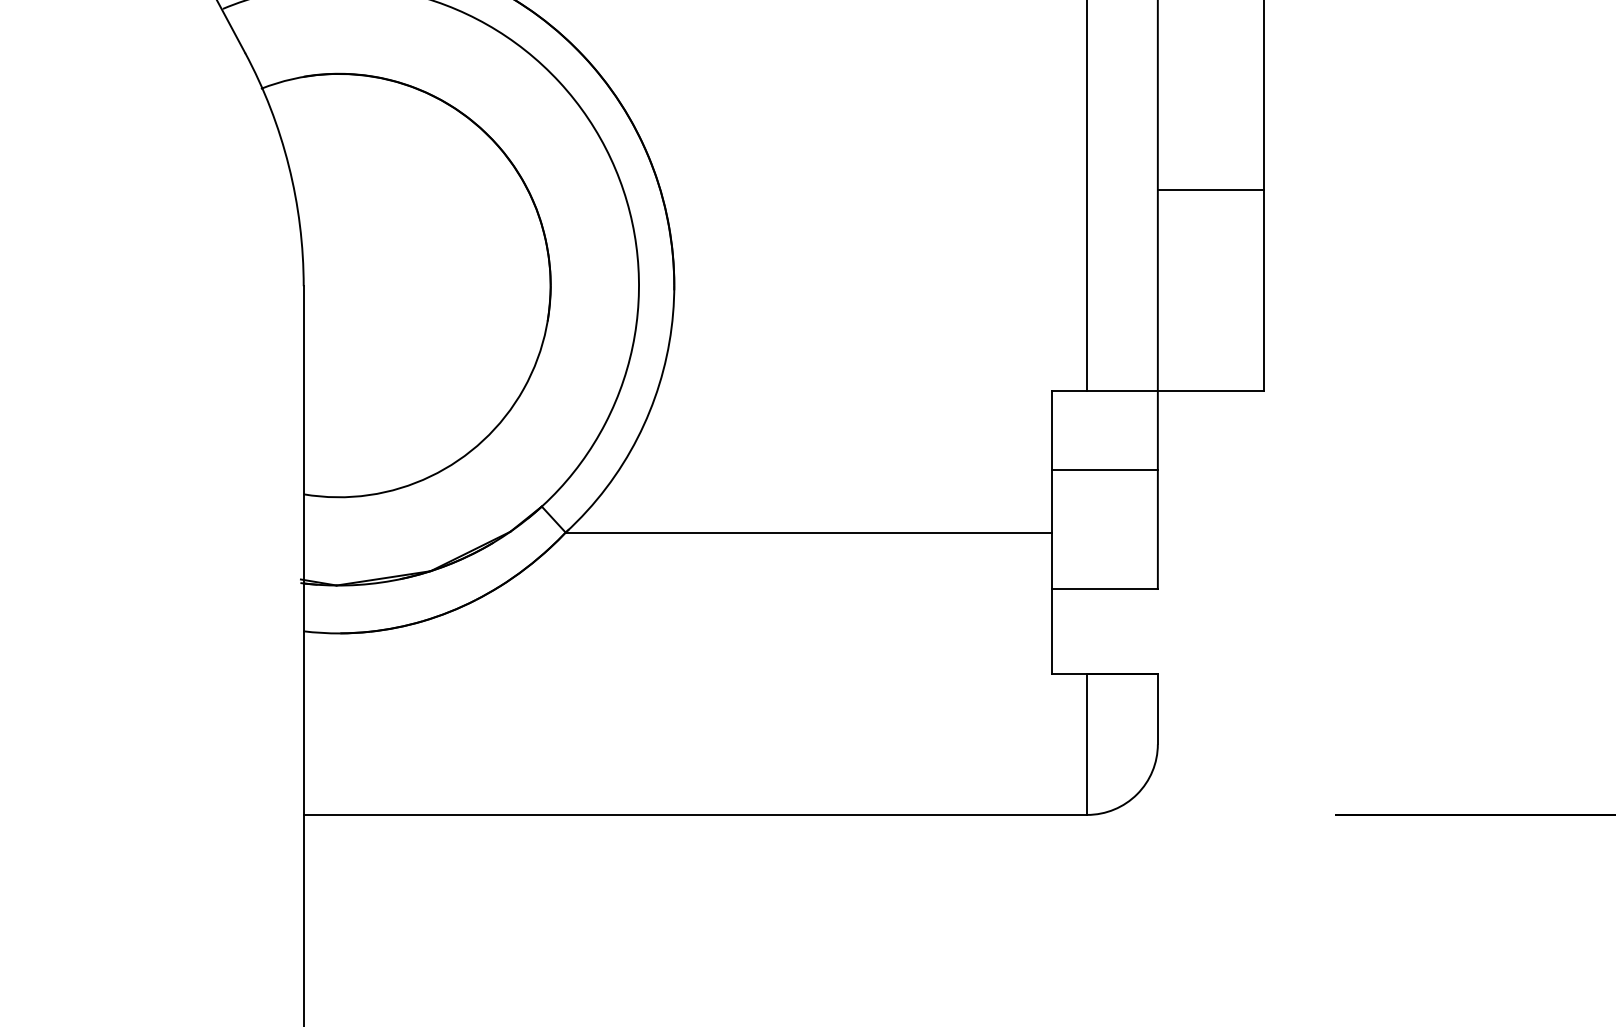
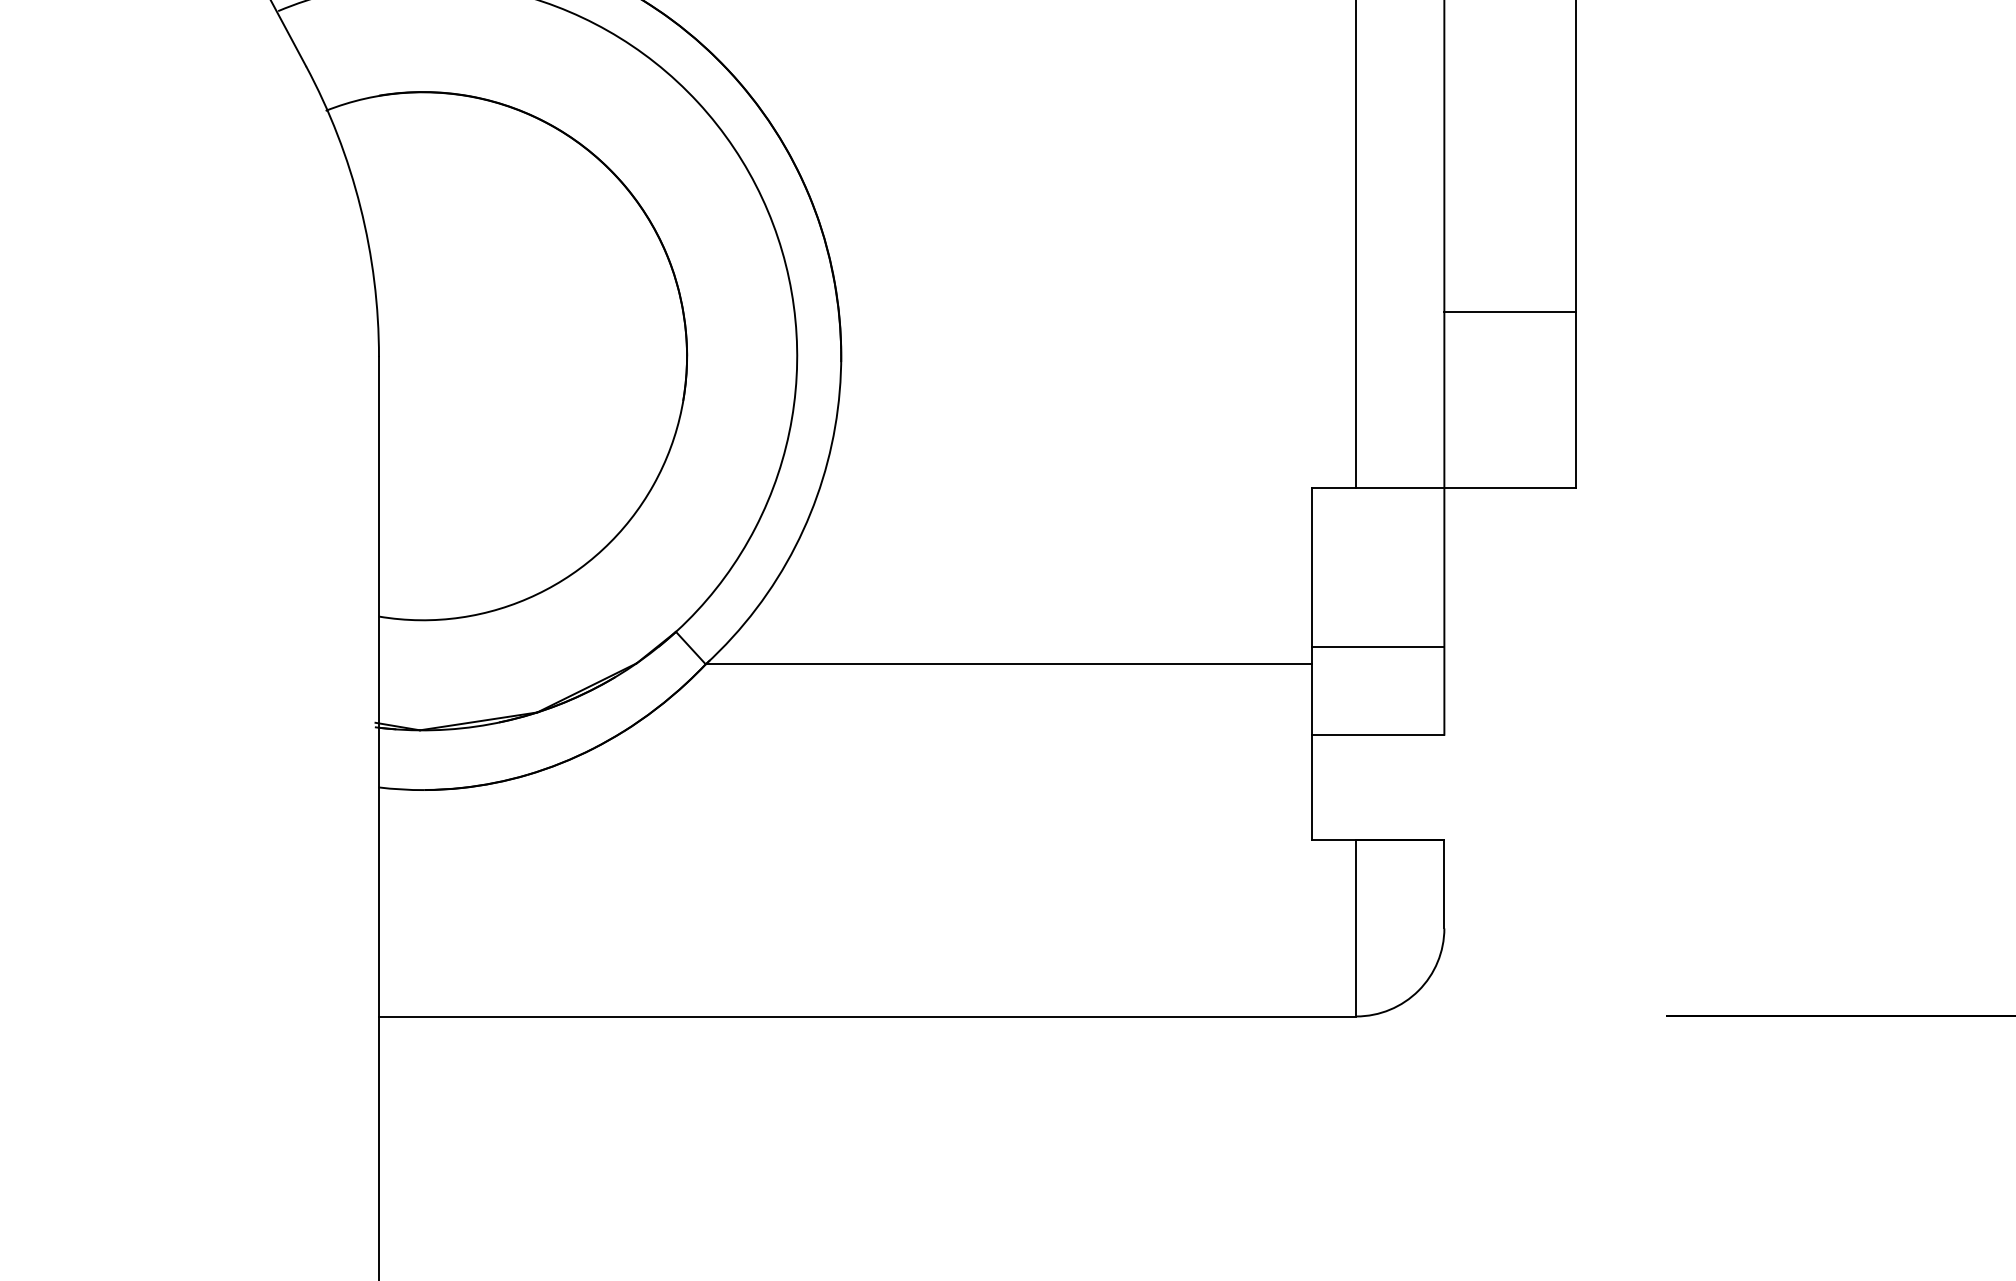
line: (1210, 190) -> (1510, 312), moved
line: (1104, 470) -> (1377, 646), moved

